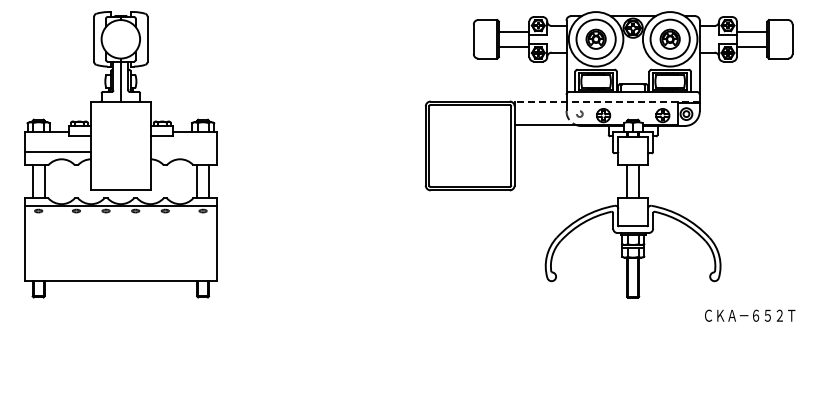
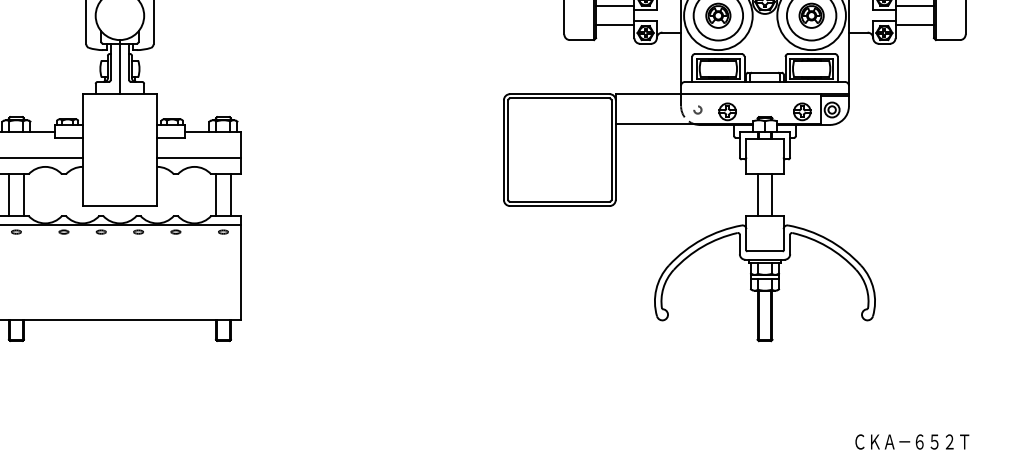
line: (607, 101) -> (732, 94), dashed -> solid
line: (183, 152) -> (198, 158), added
text: (750, 315) -> (912, 441), moved

